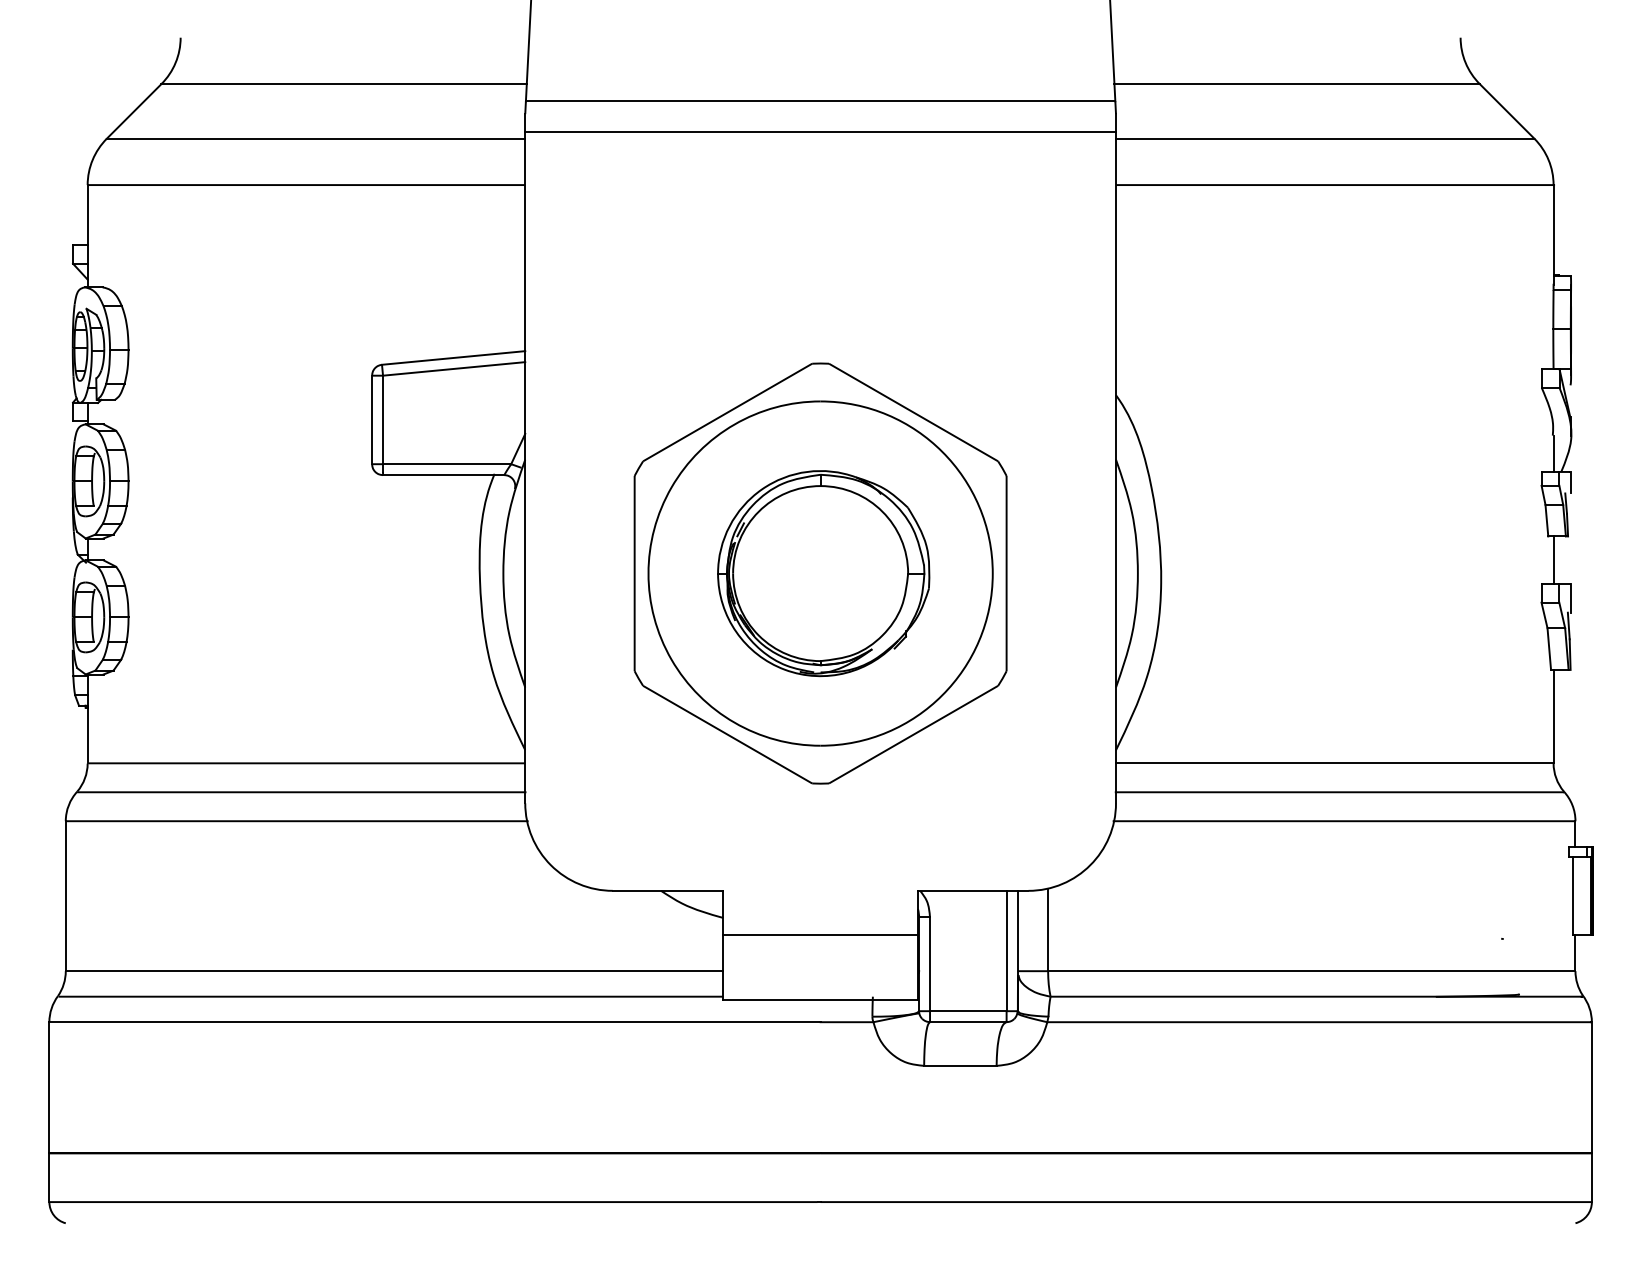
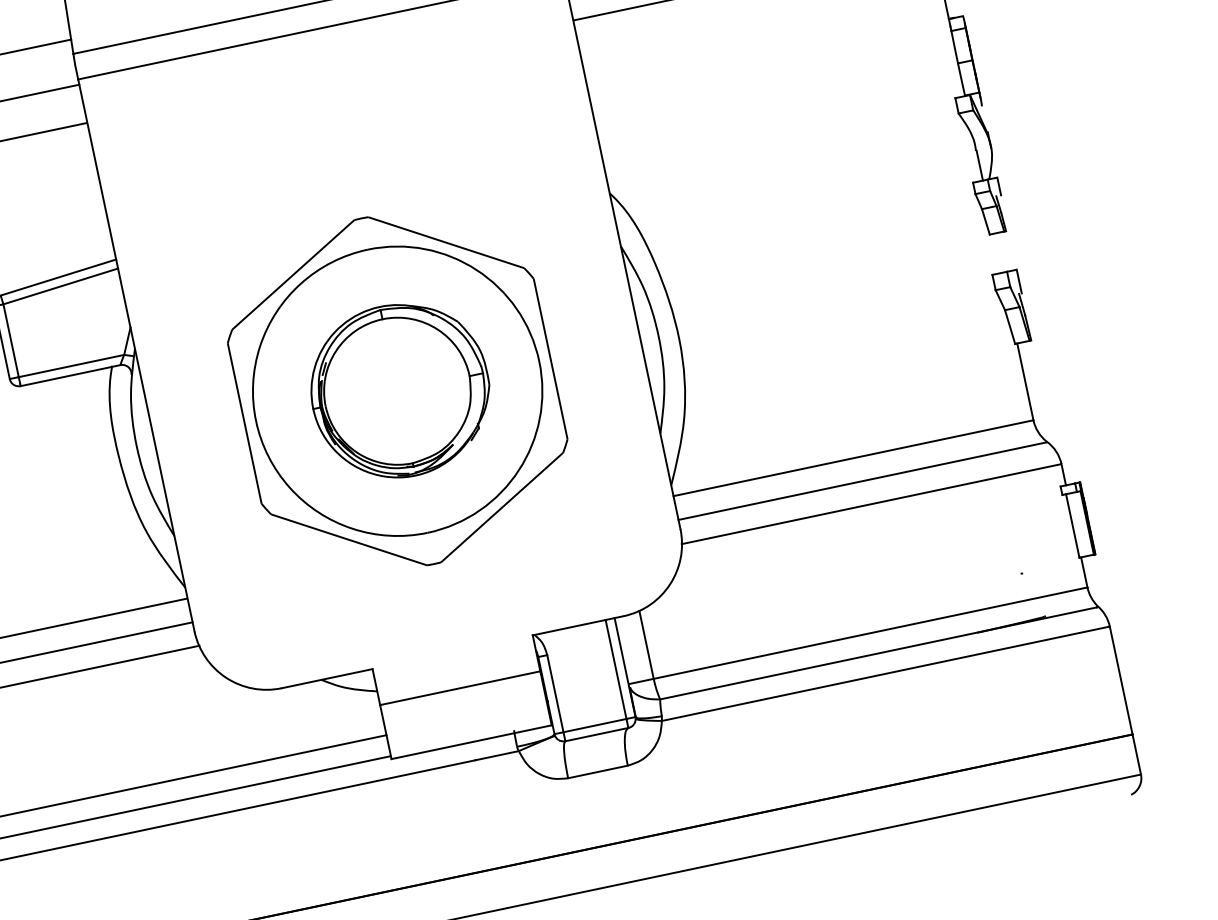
line: (1553, 560) -> (998, 253), removed

